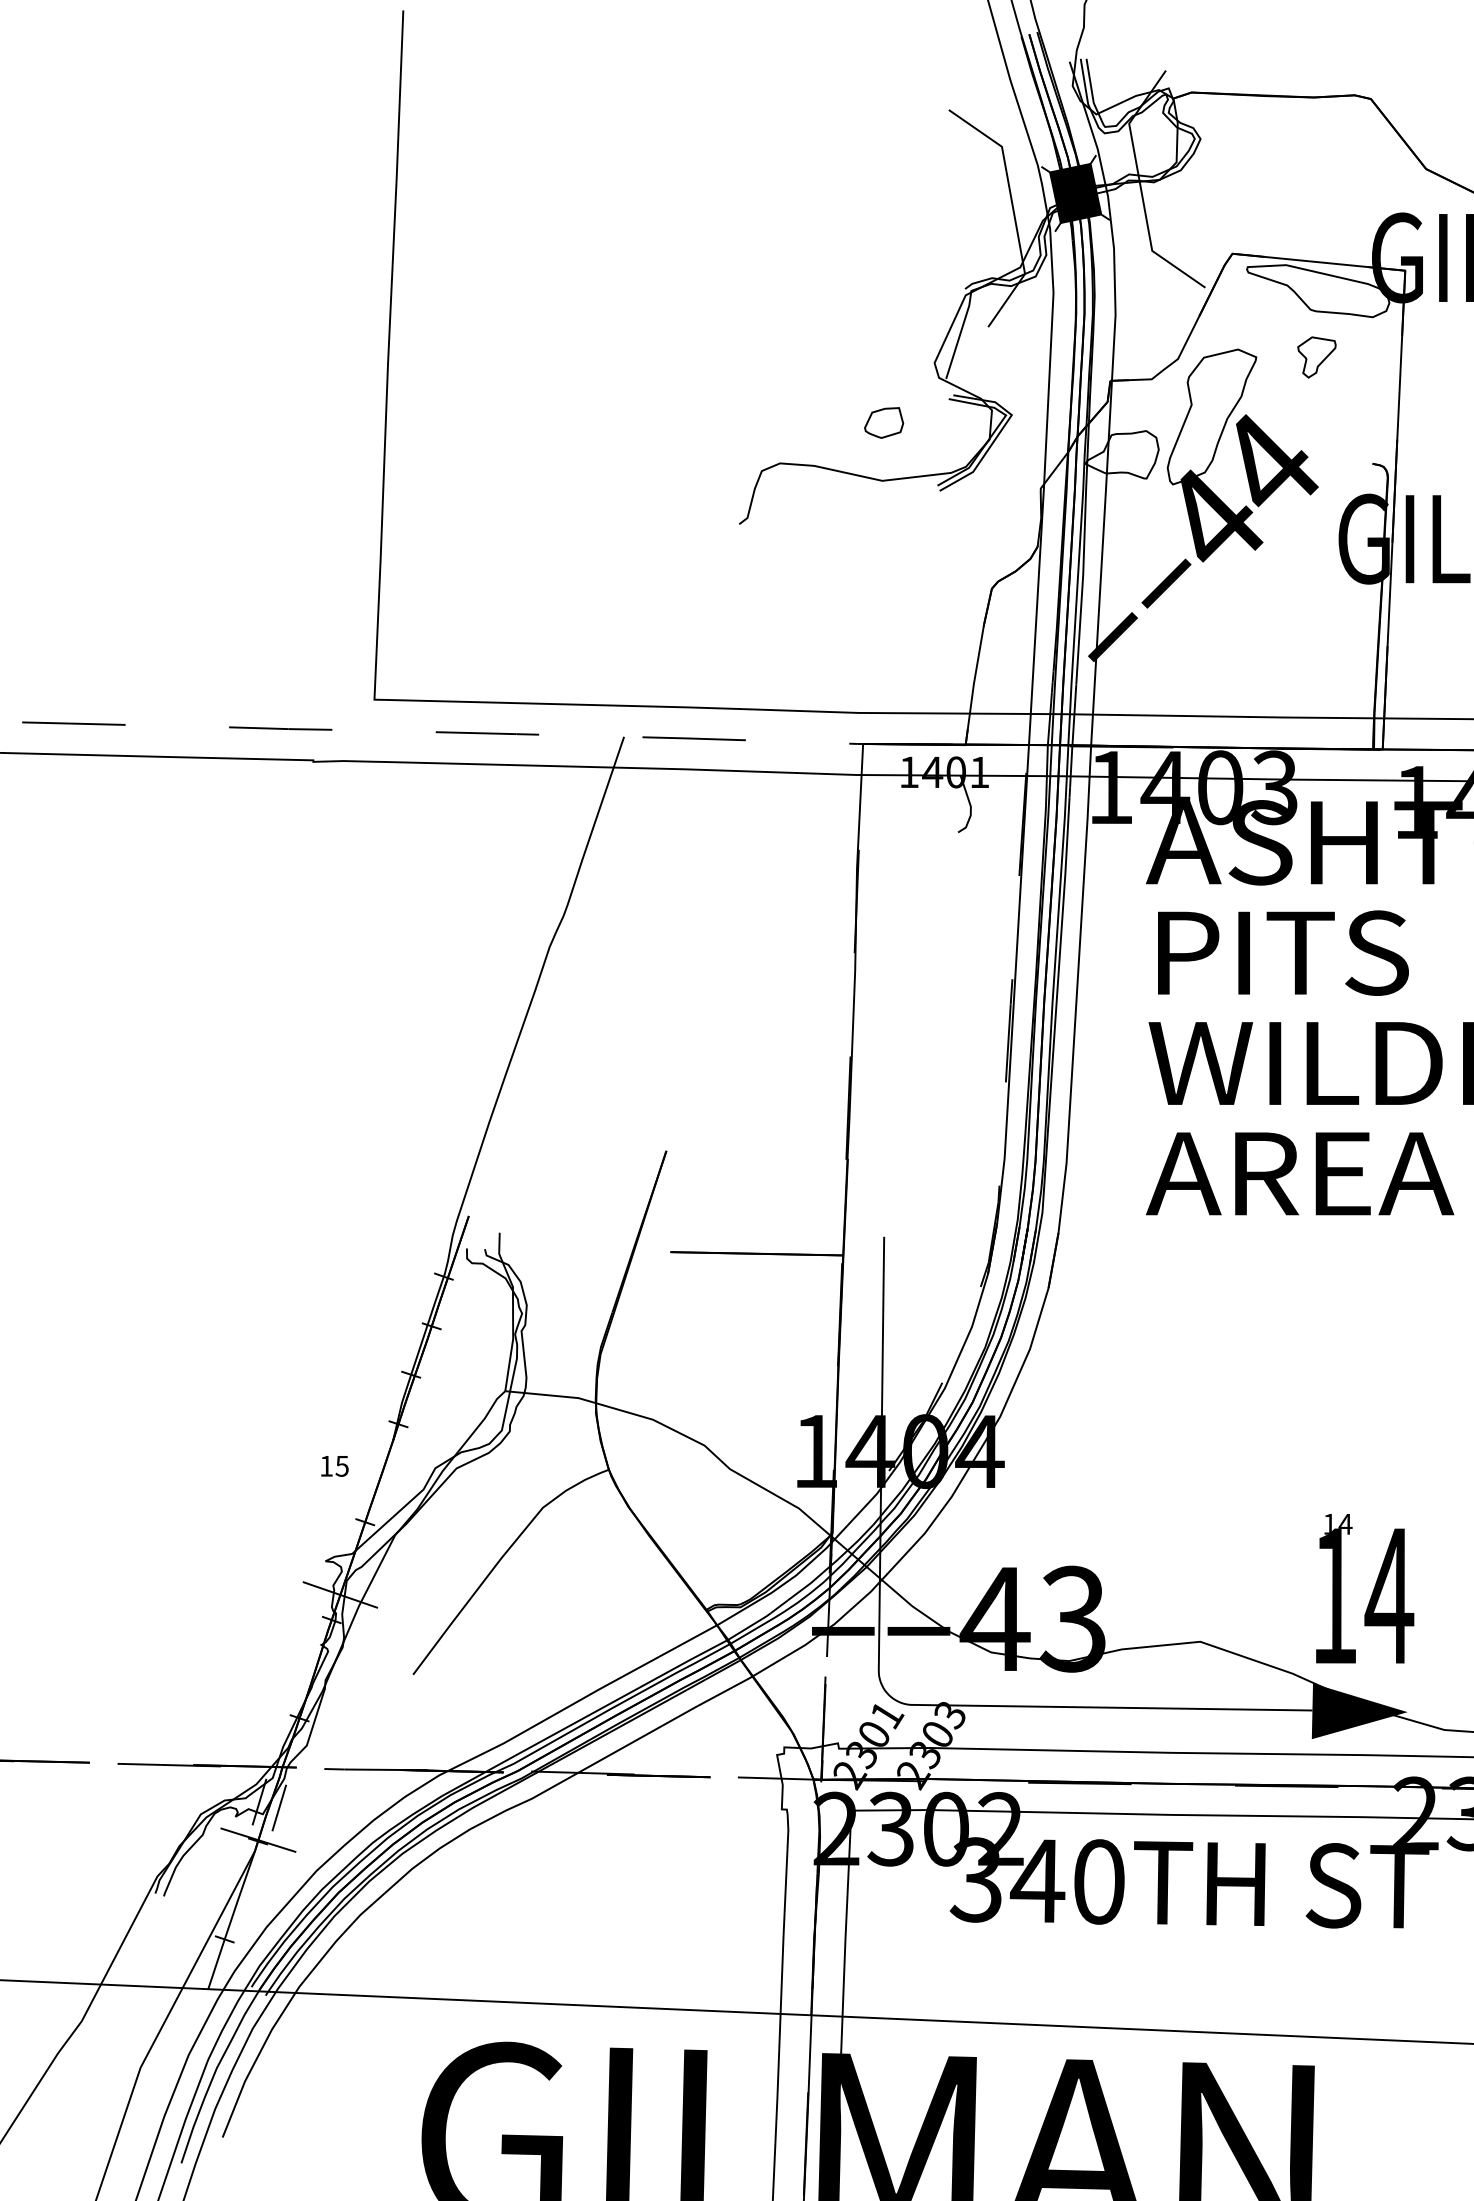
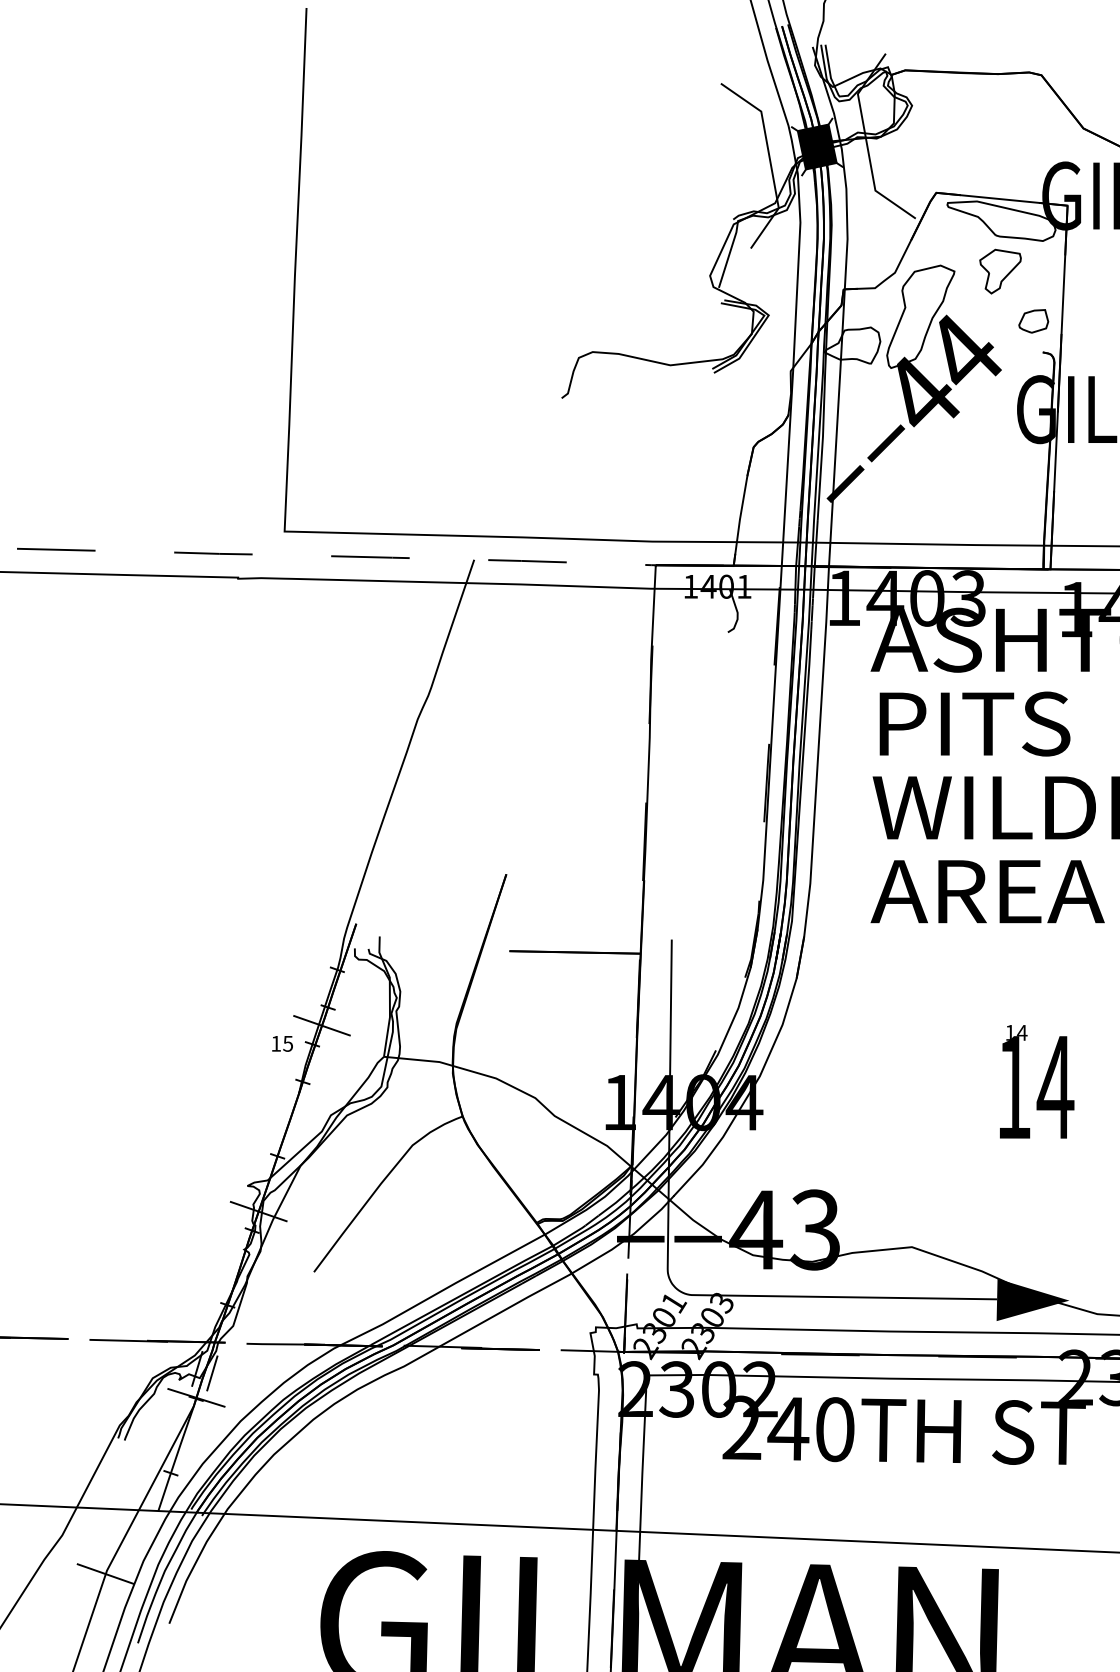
part: (1316, 357) -> (1000, 271), size x1.43
part: (883, 423) -> (1033, 321), moved
line: (423, 1349) -> (321, 1025), added
text: (334, 1465) -> (282, 1043), moved
text: (1365, 1588) -> (1037, 1081), moved
text: (975, 1880) -> (741, 1428), 340TH -> 240TH
line: (138, 2071) -> (105, 1573), added

